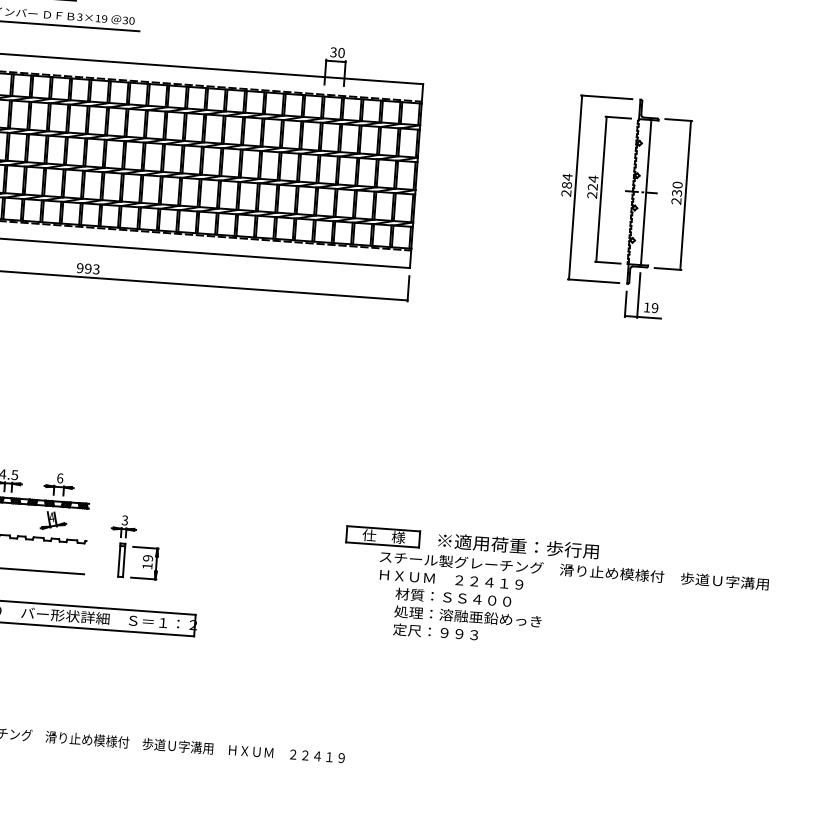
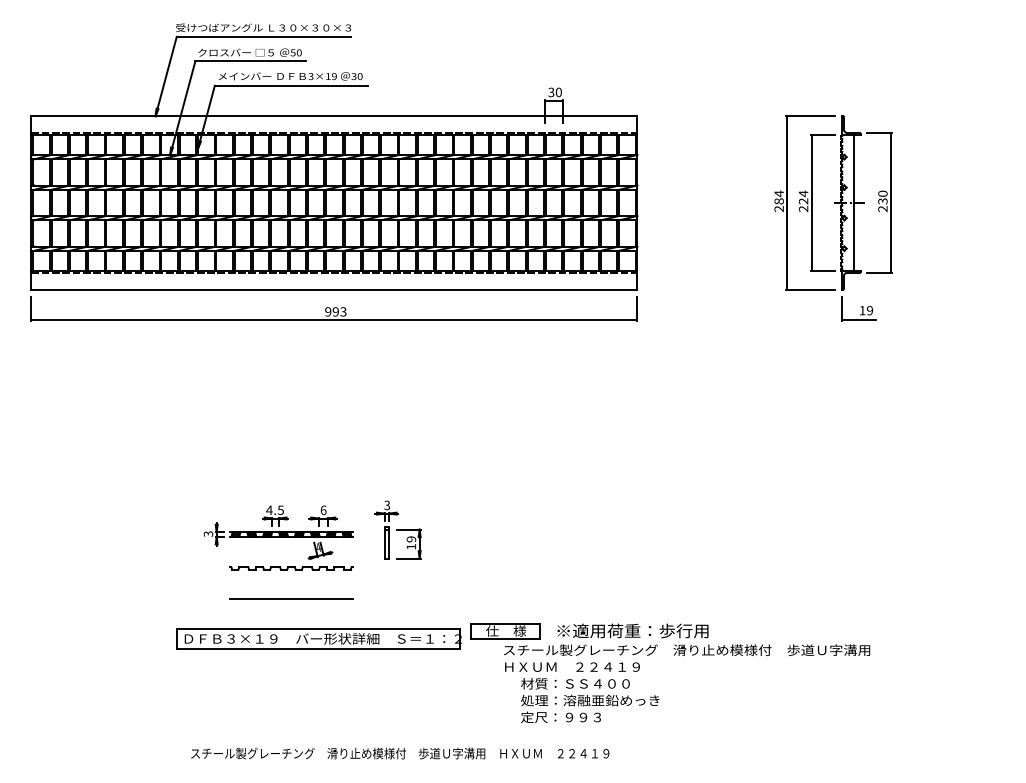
line: (638, 295) -> (853, 299), removed
part: (134, 546) -> (397, 529), moved
part: (560, 575) -> (674, 655), moved

